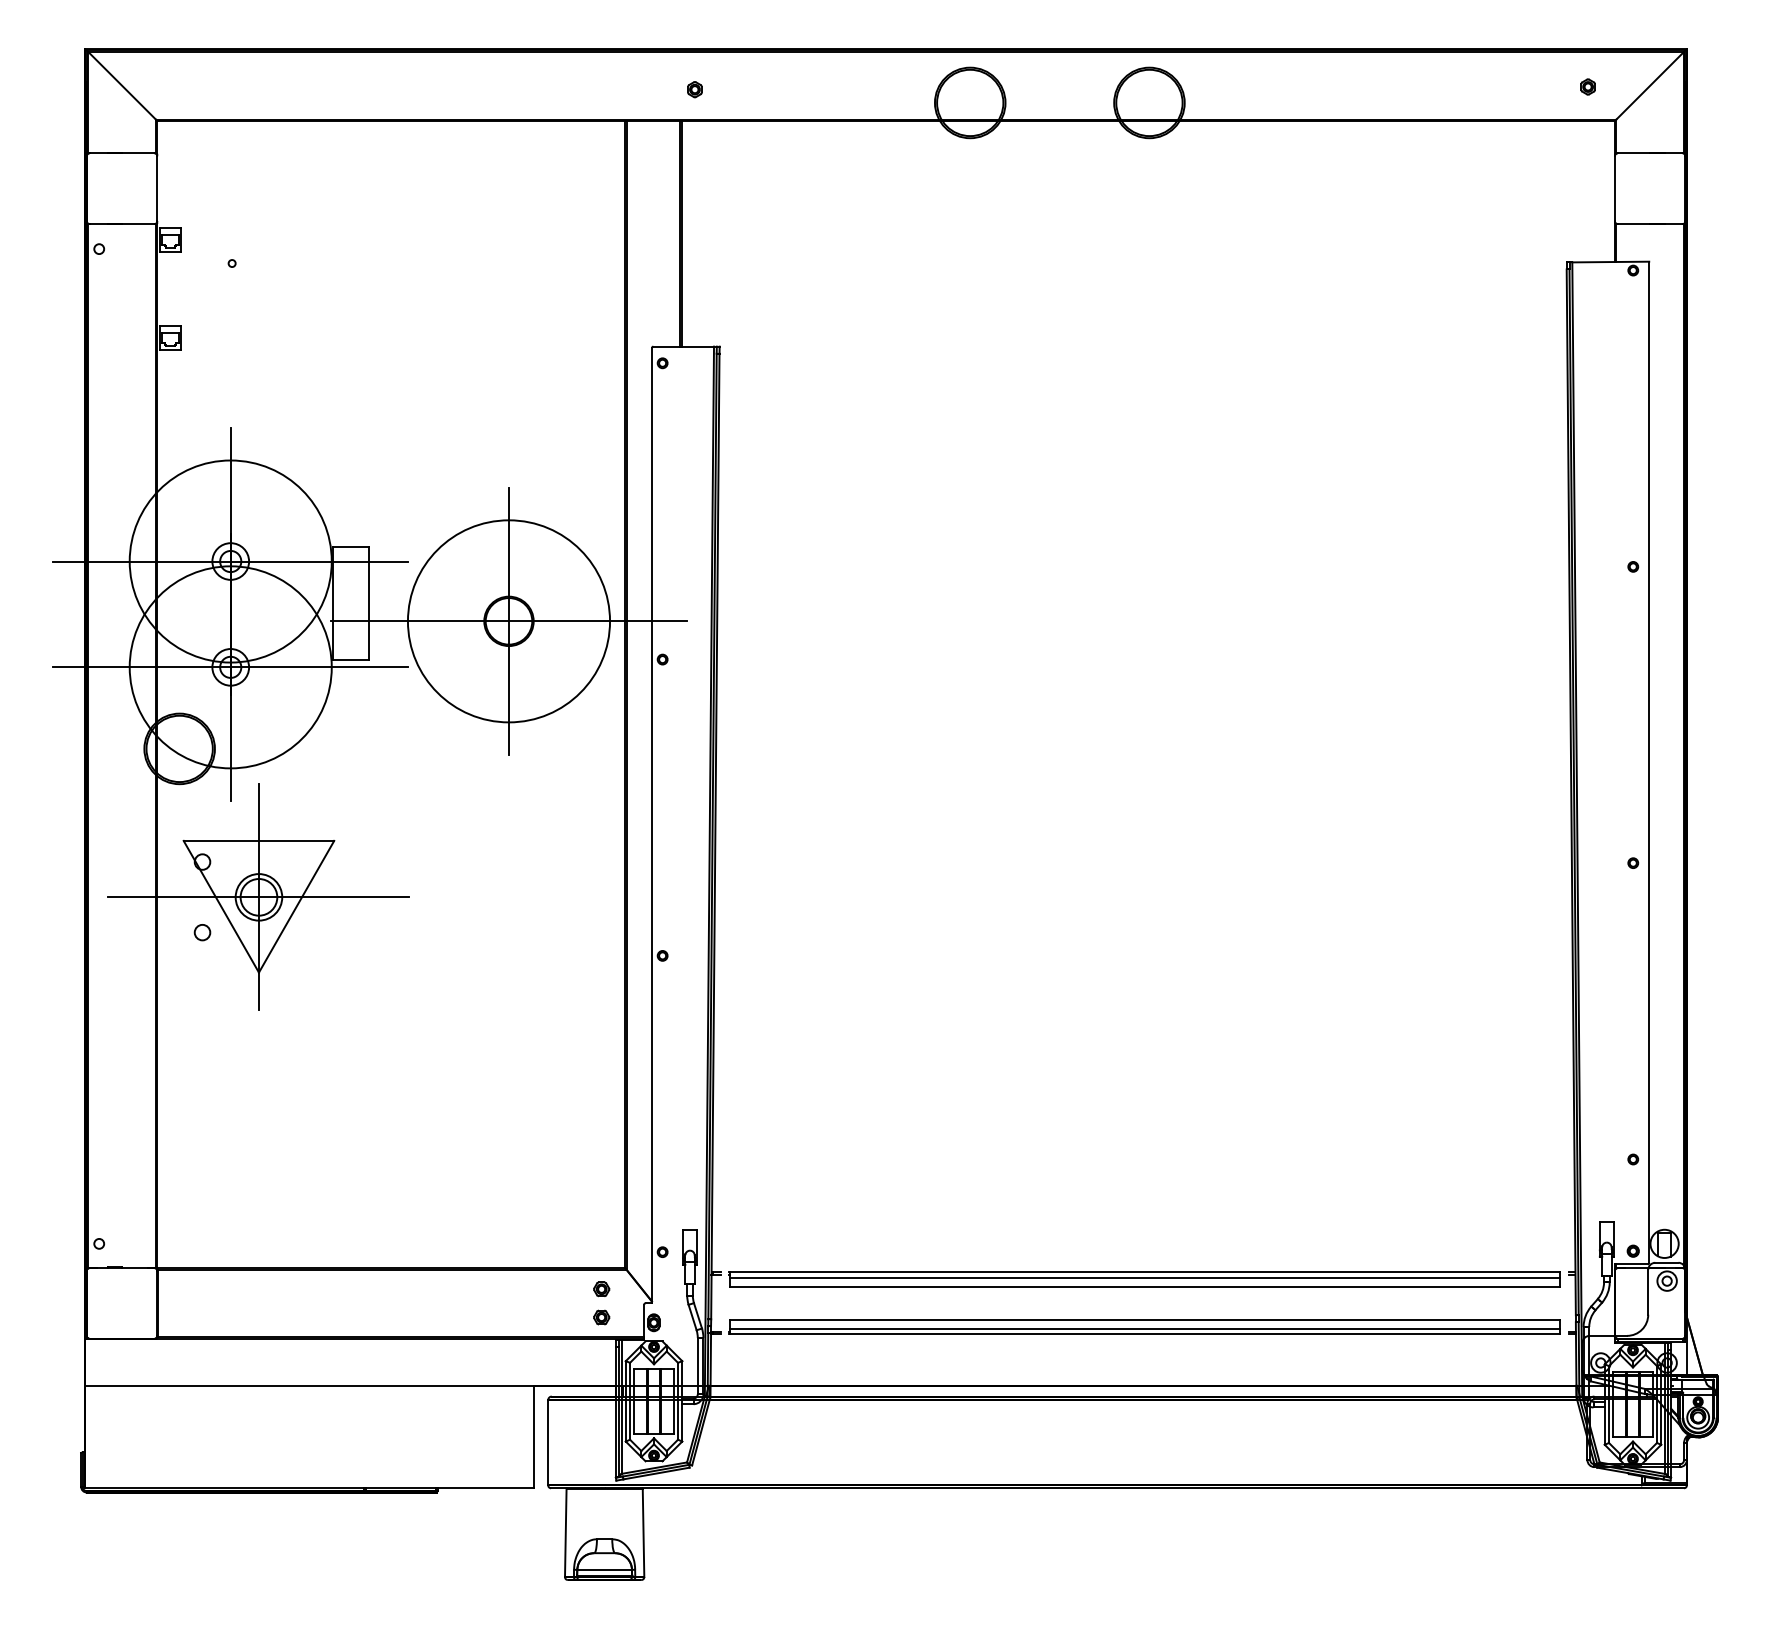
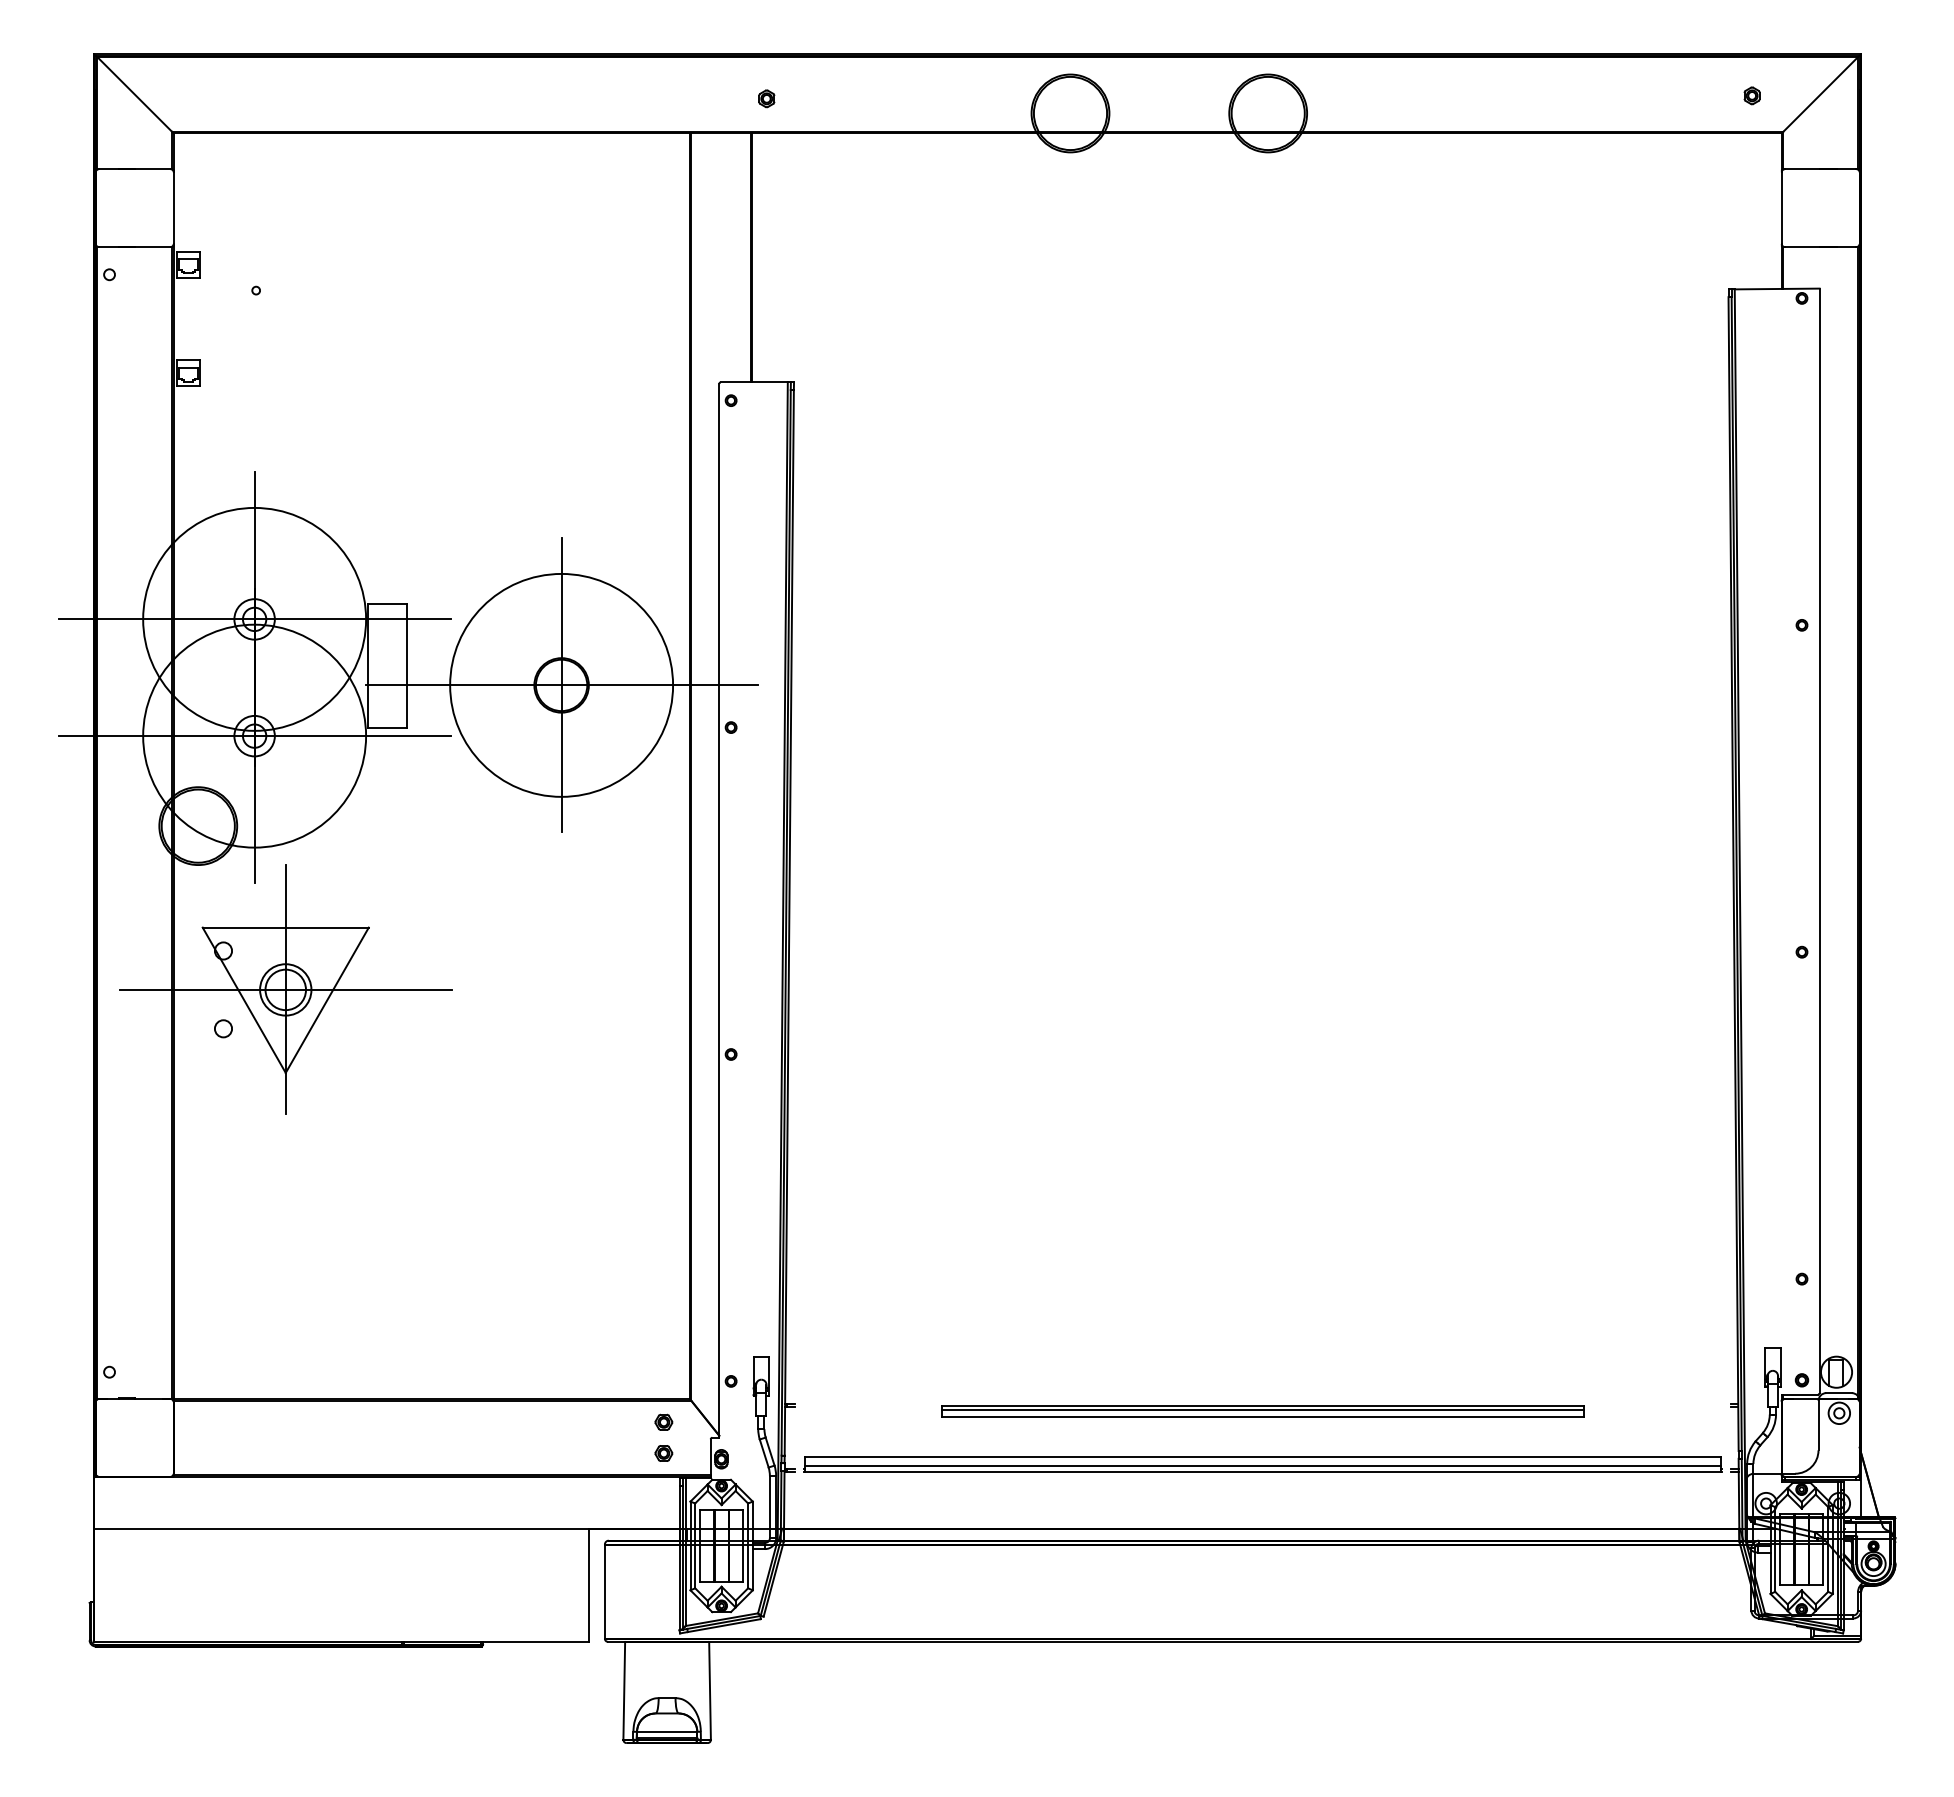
part: (1144, 1279) -> (1262, 1411), size x0.7

